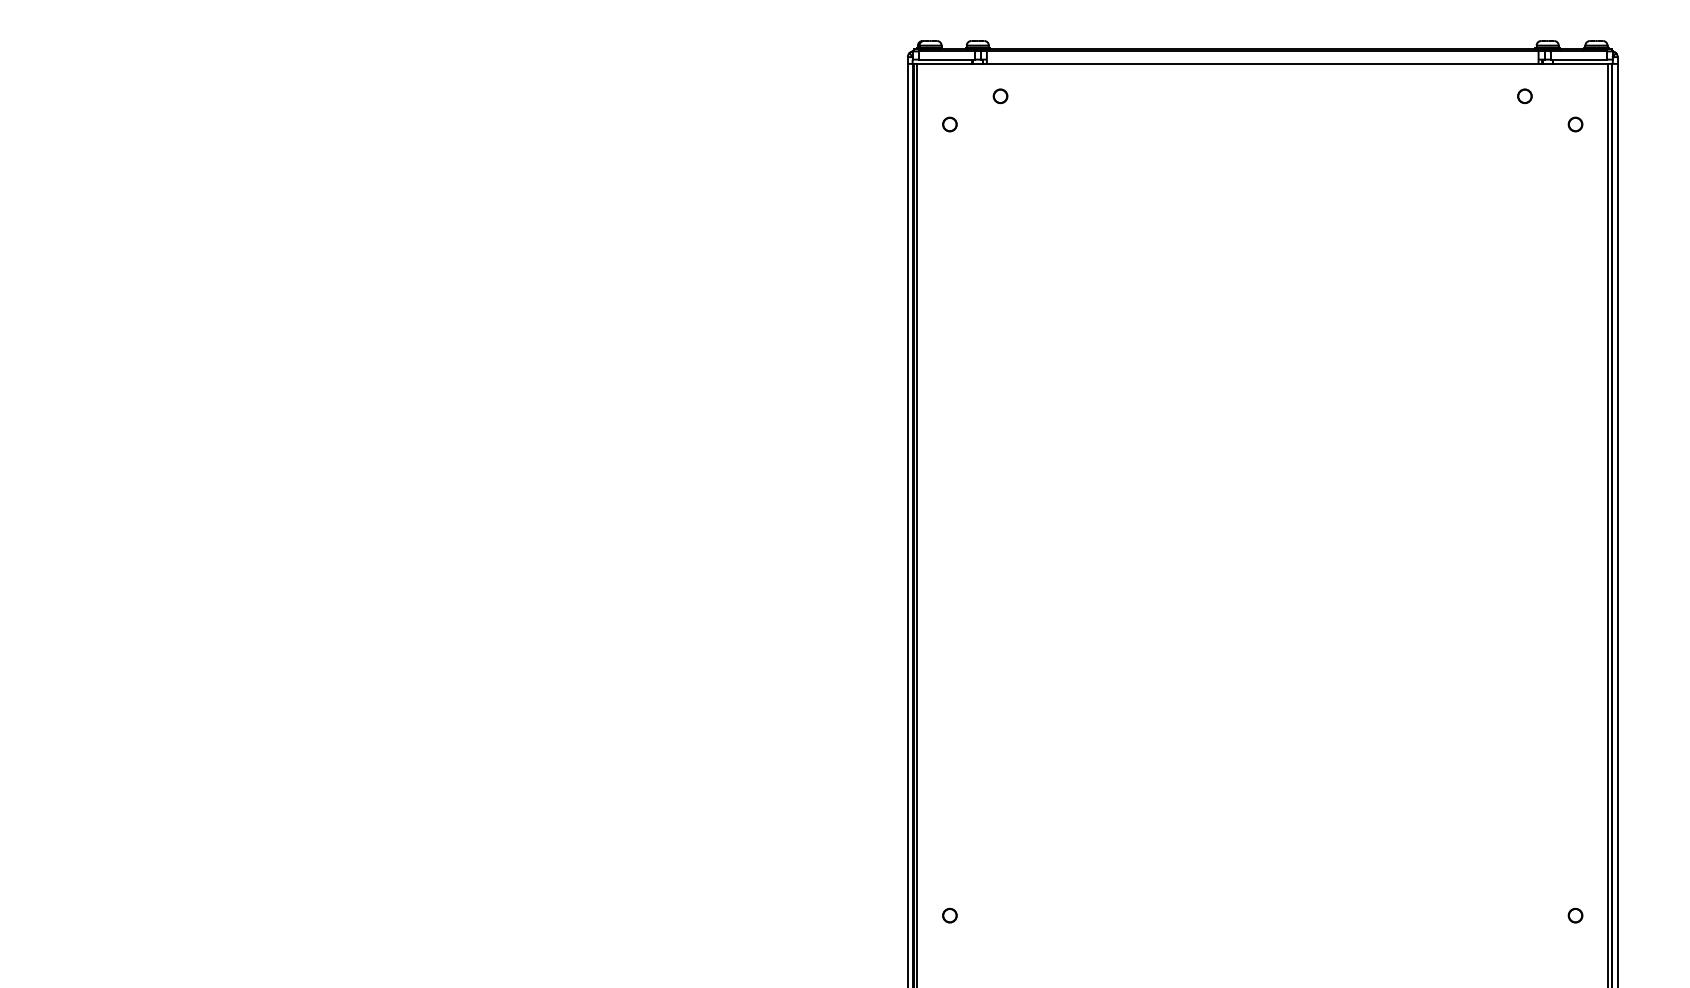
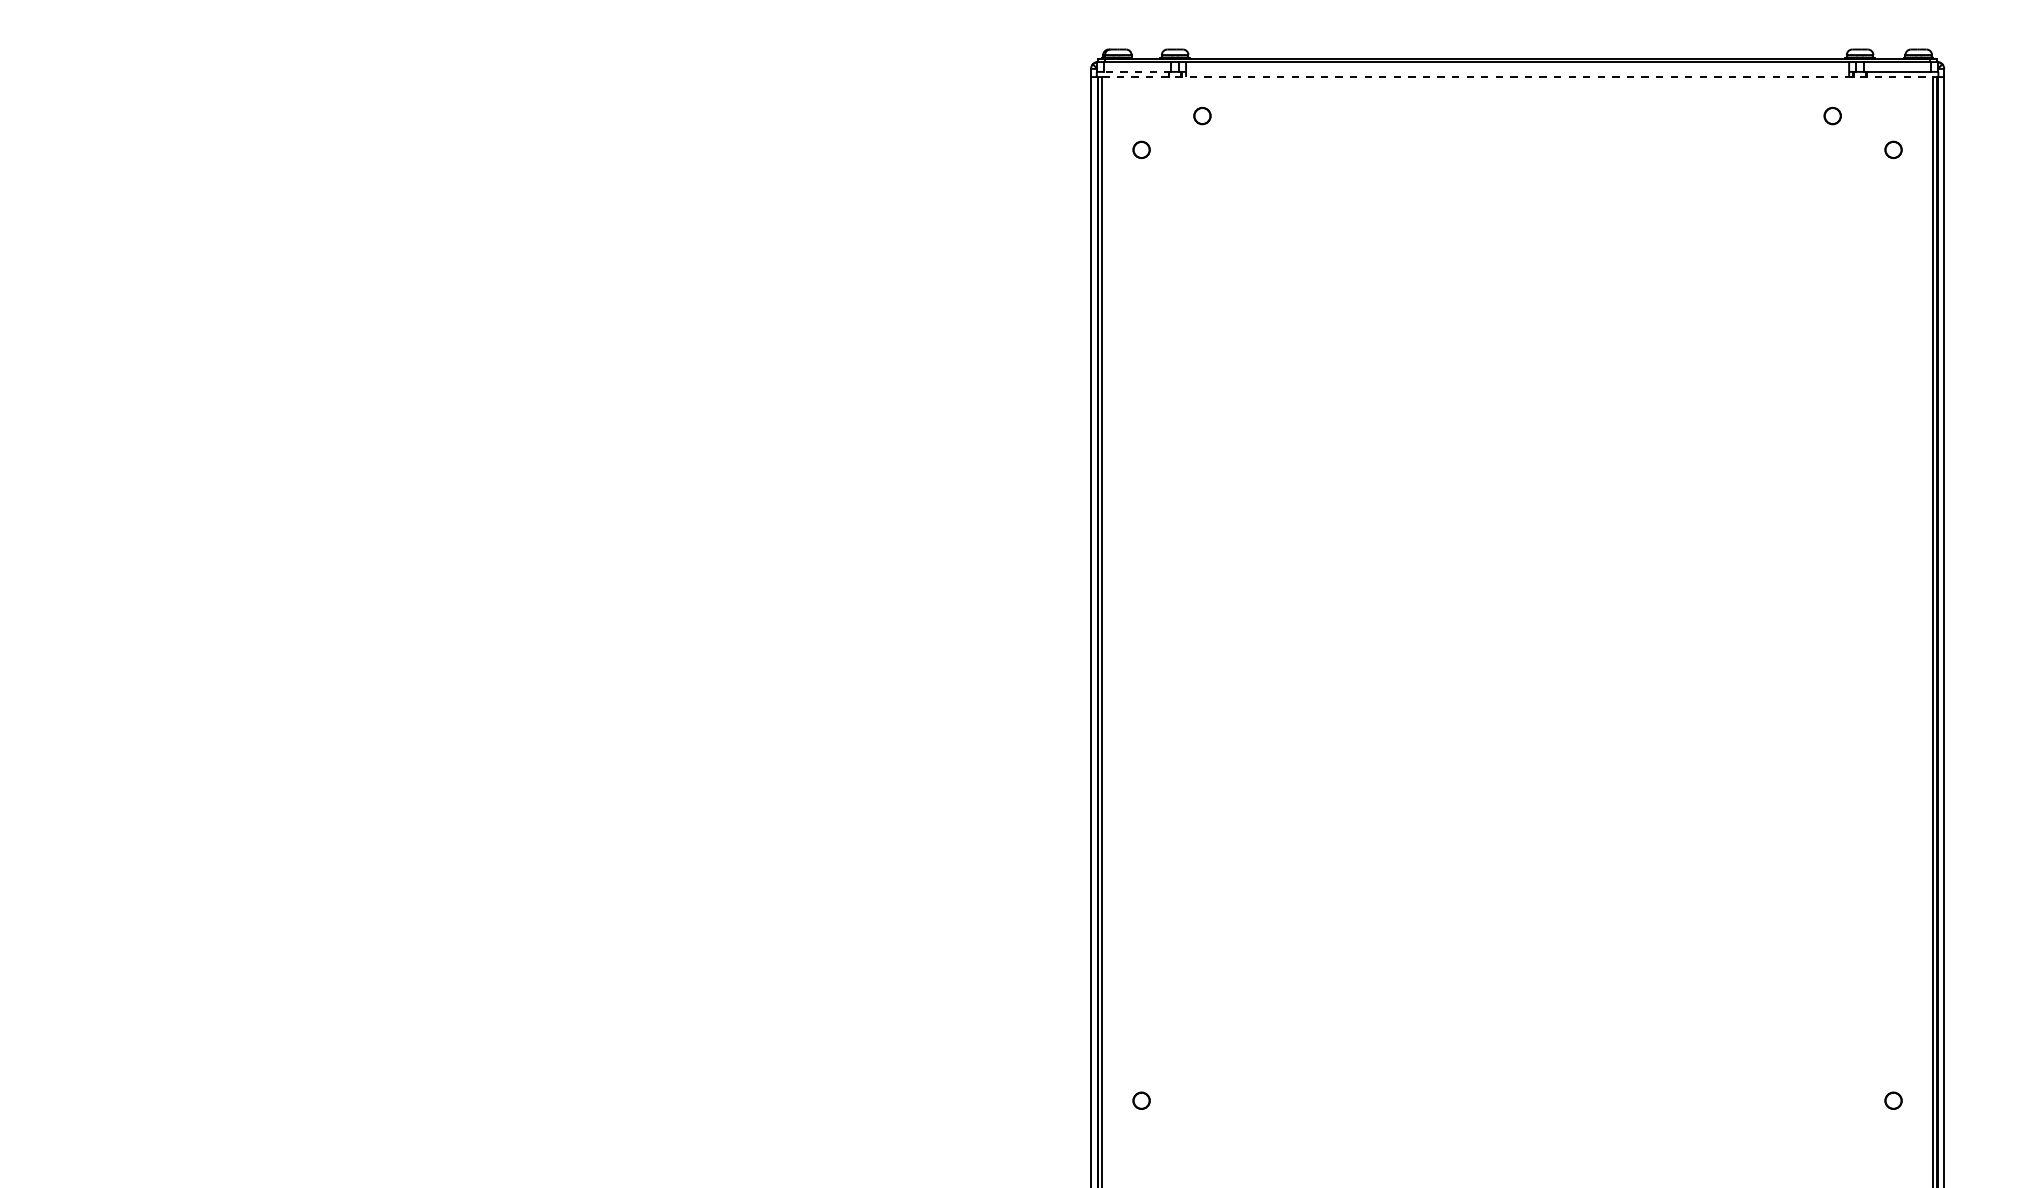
line: (946, 59) -> (1137, 71), solid -> dashed
line: (1263, 64) -> (1518, 77), solid -> dashed

